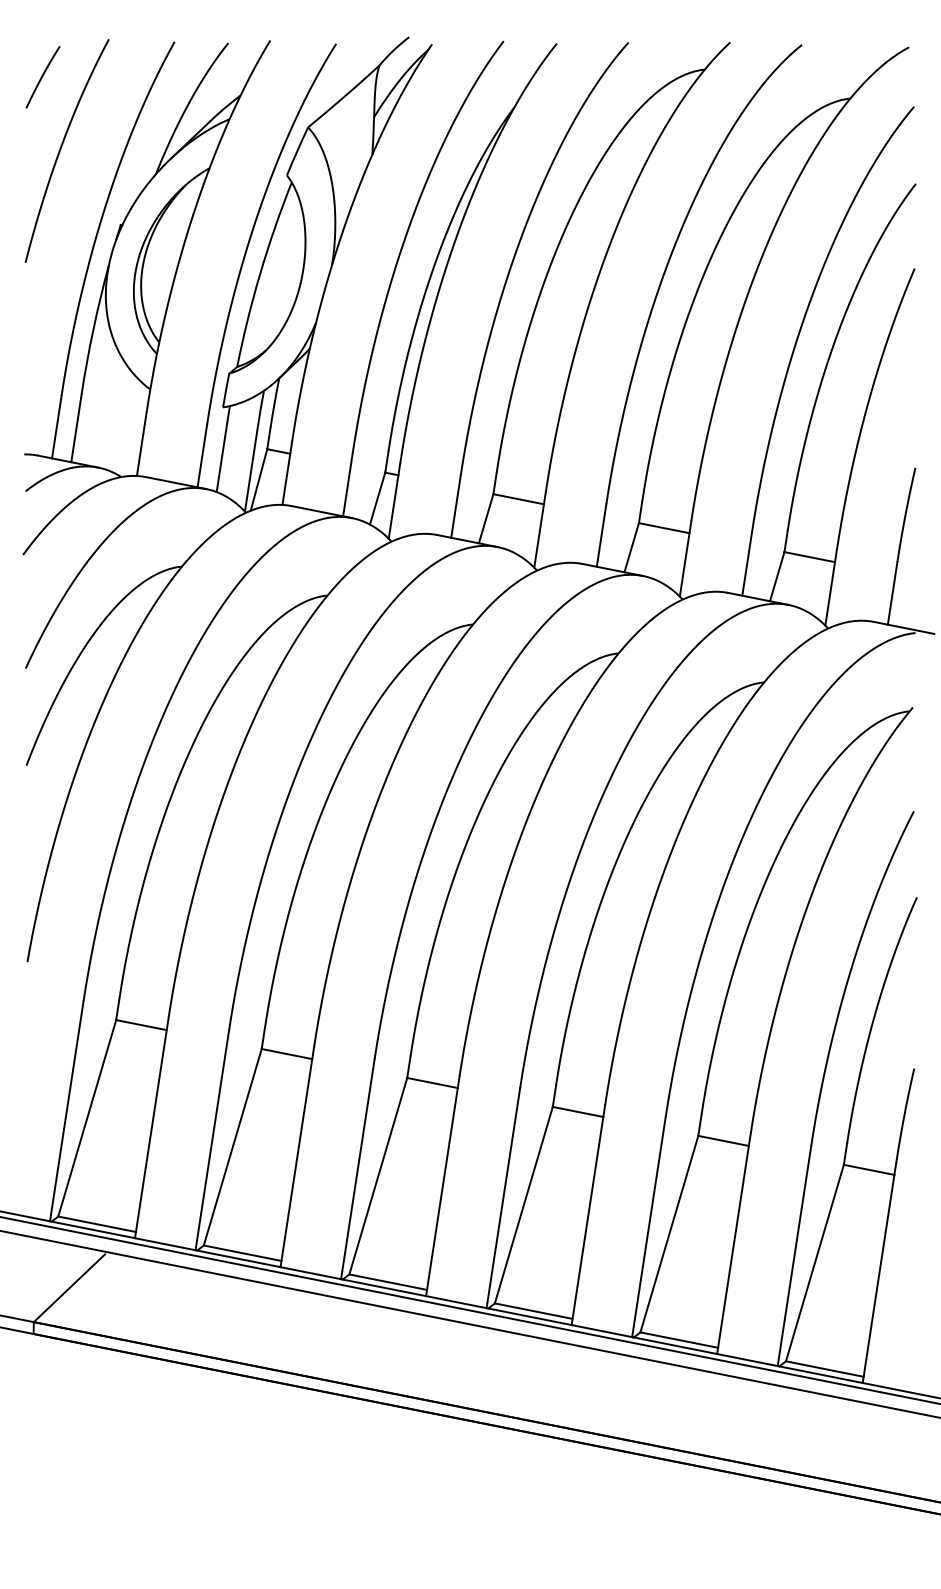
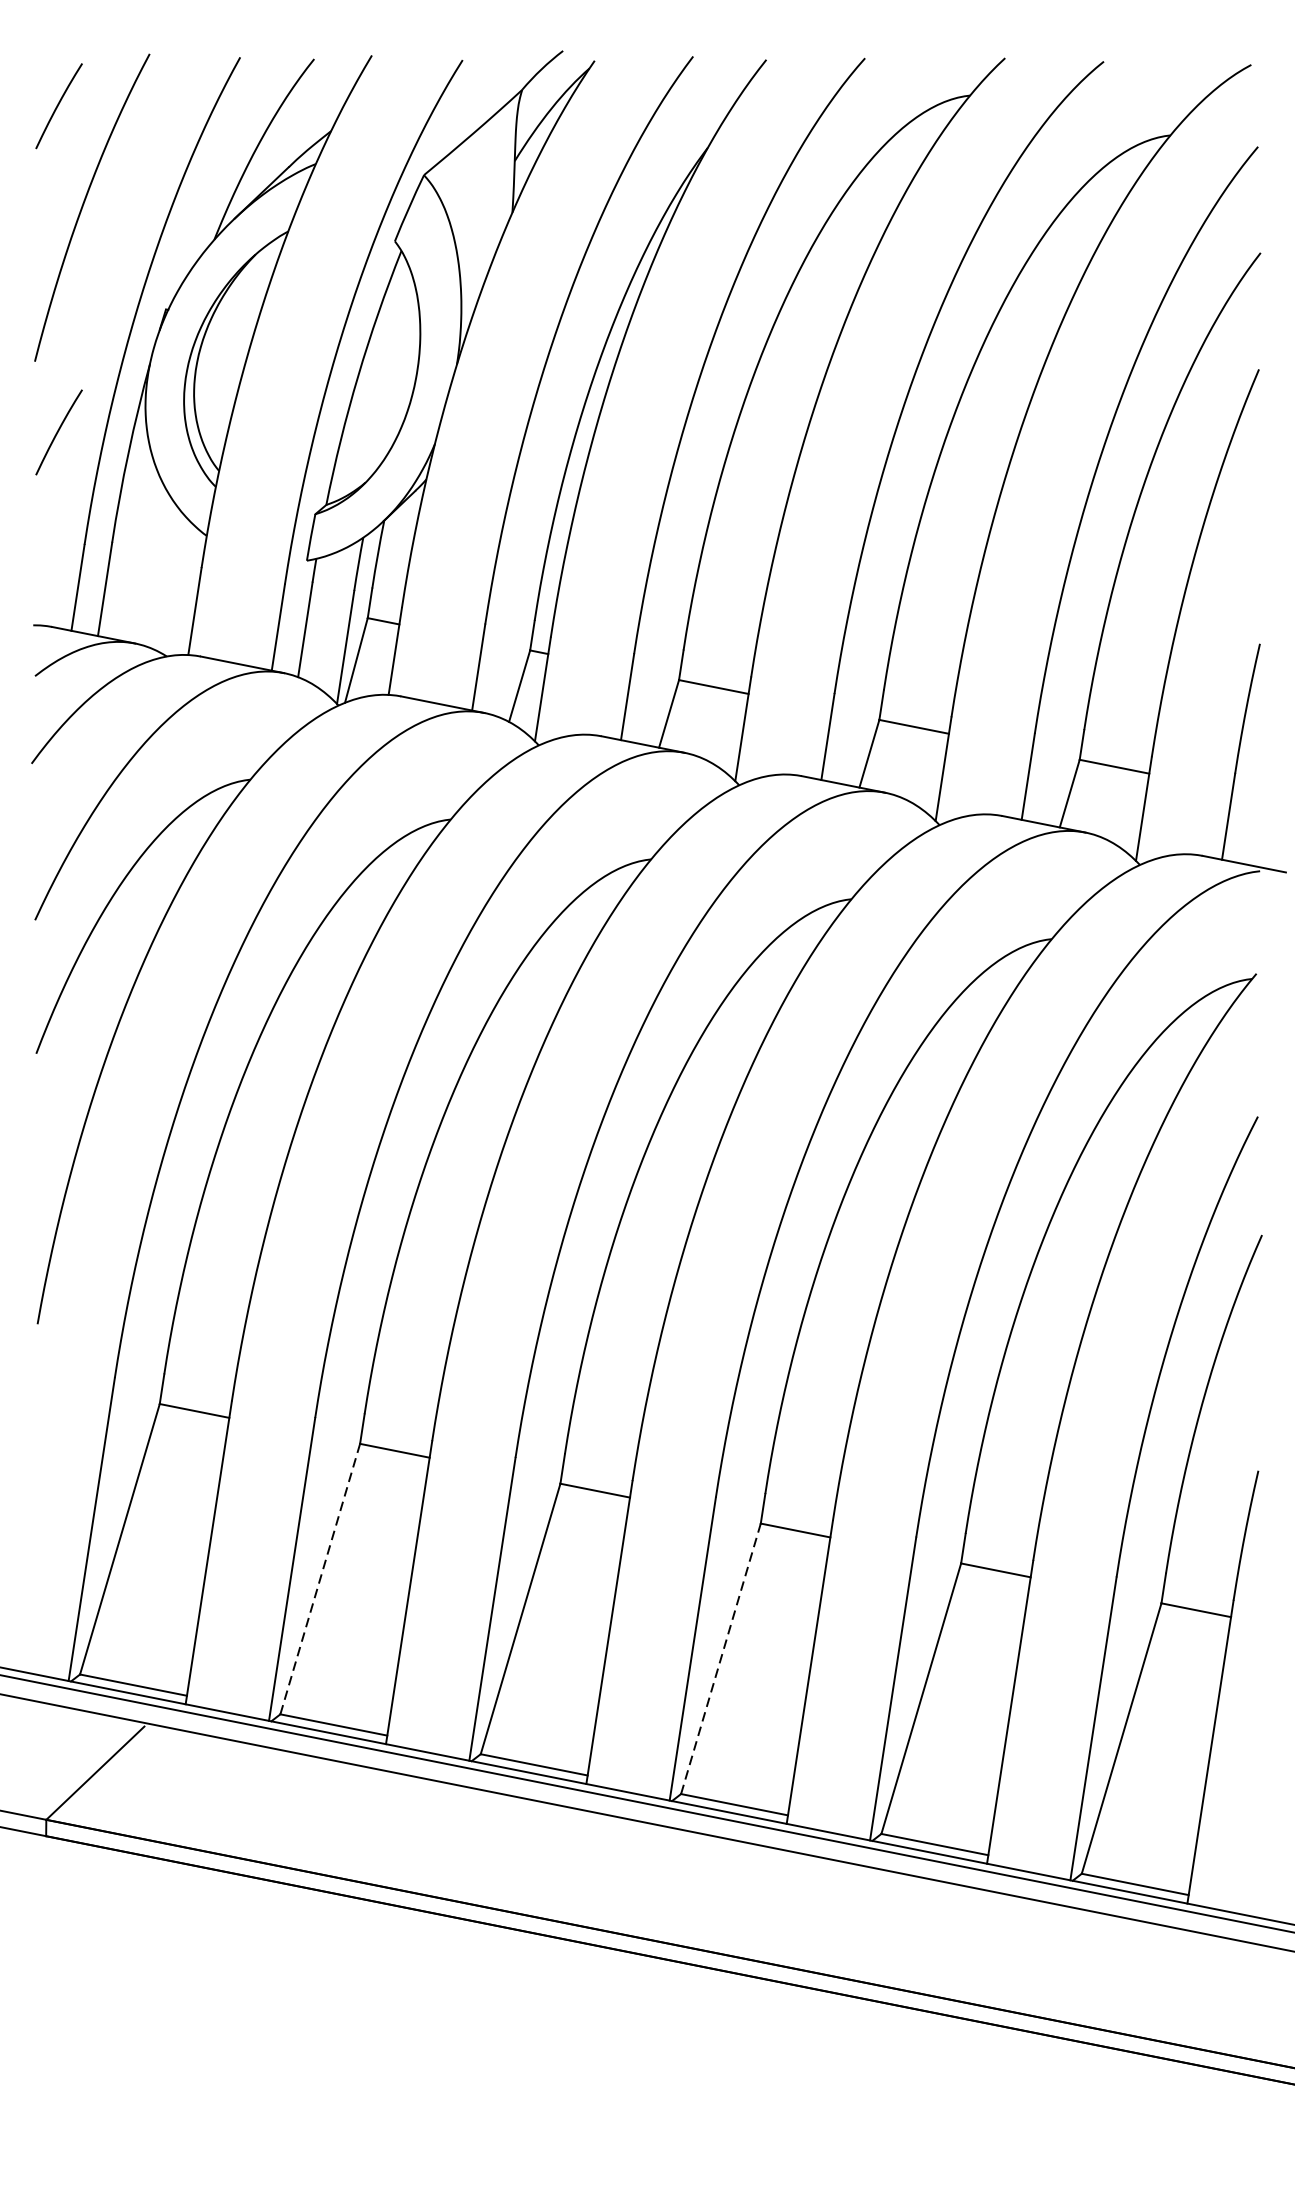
curve: (42, 314) -> (58, 432), added
line: (232, 1146) -> (319, 1578), solid -> dashed
line: (523, 1204) -> (720, 1657), solid -> dashed

